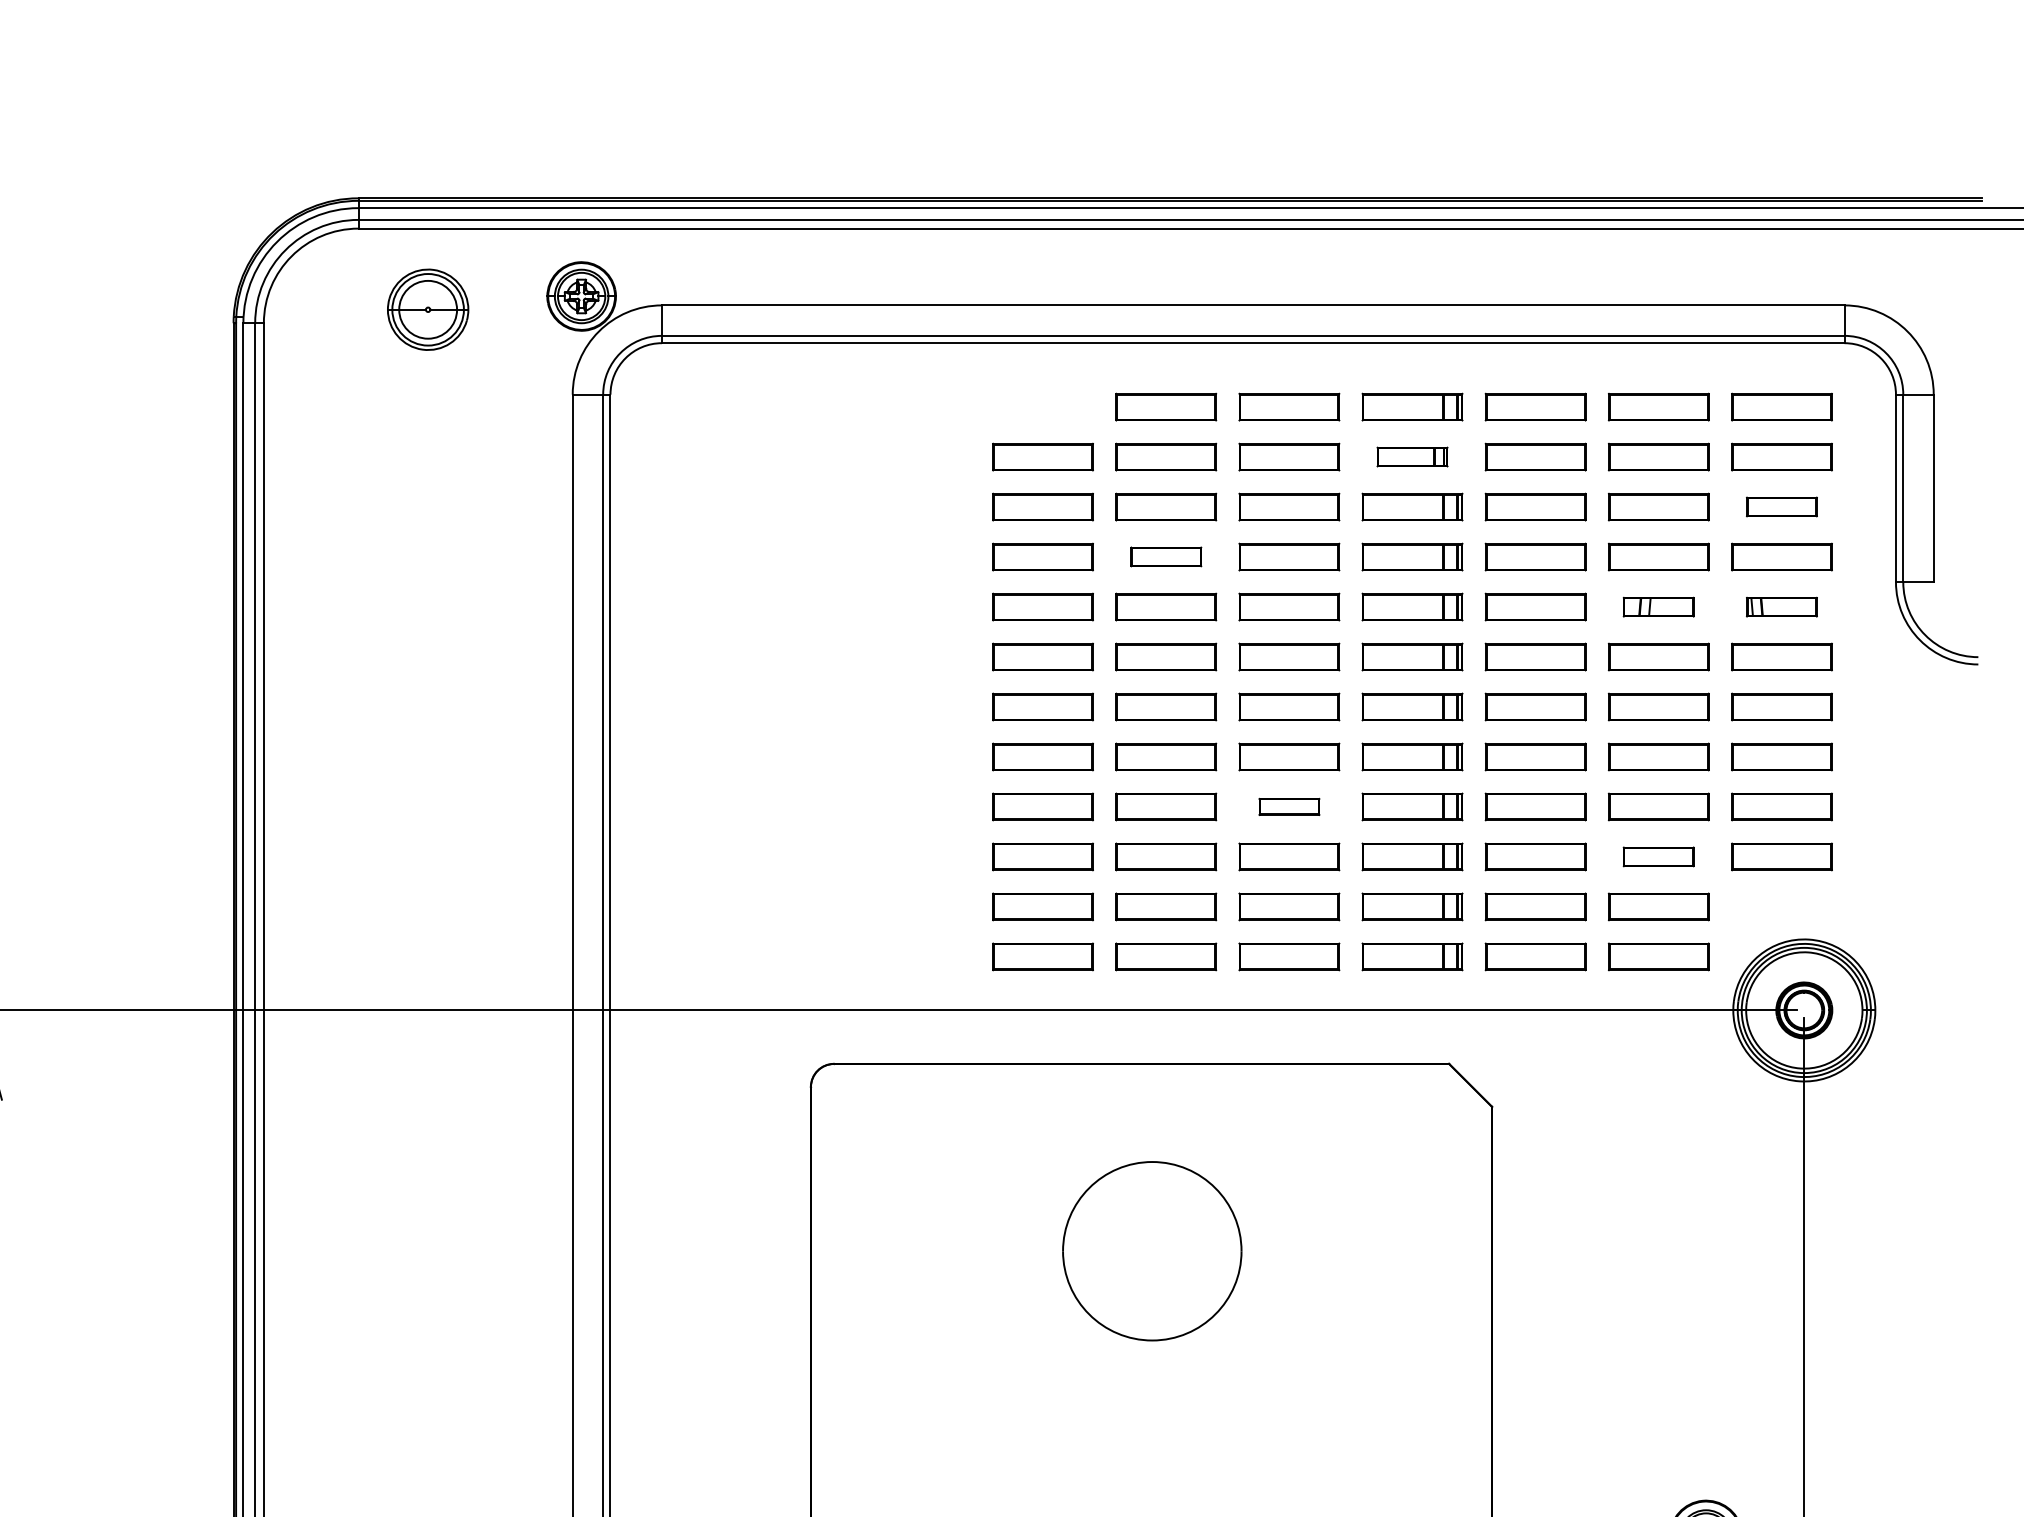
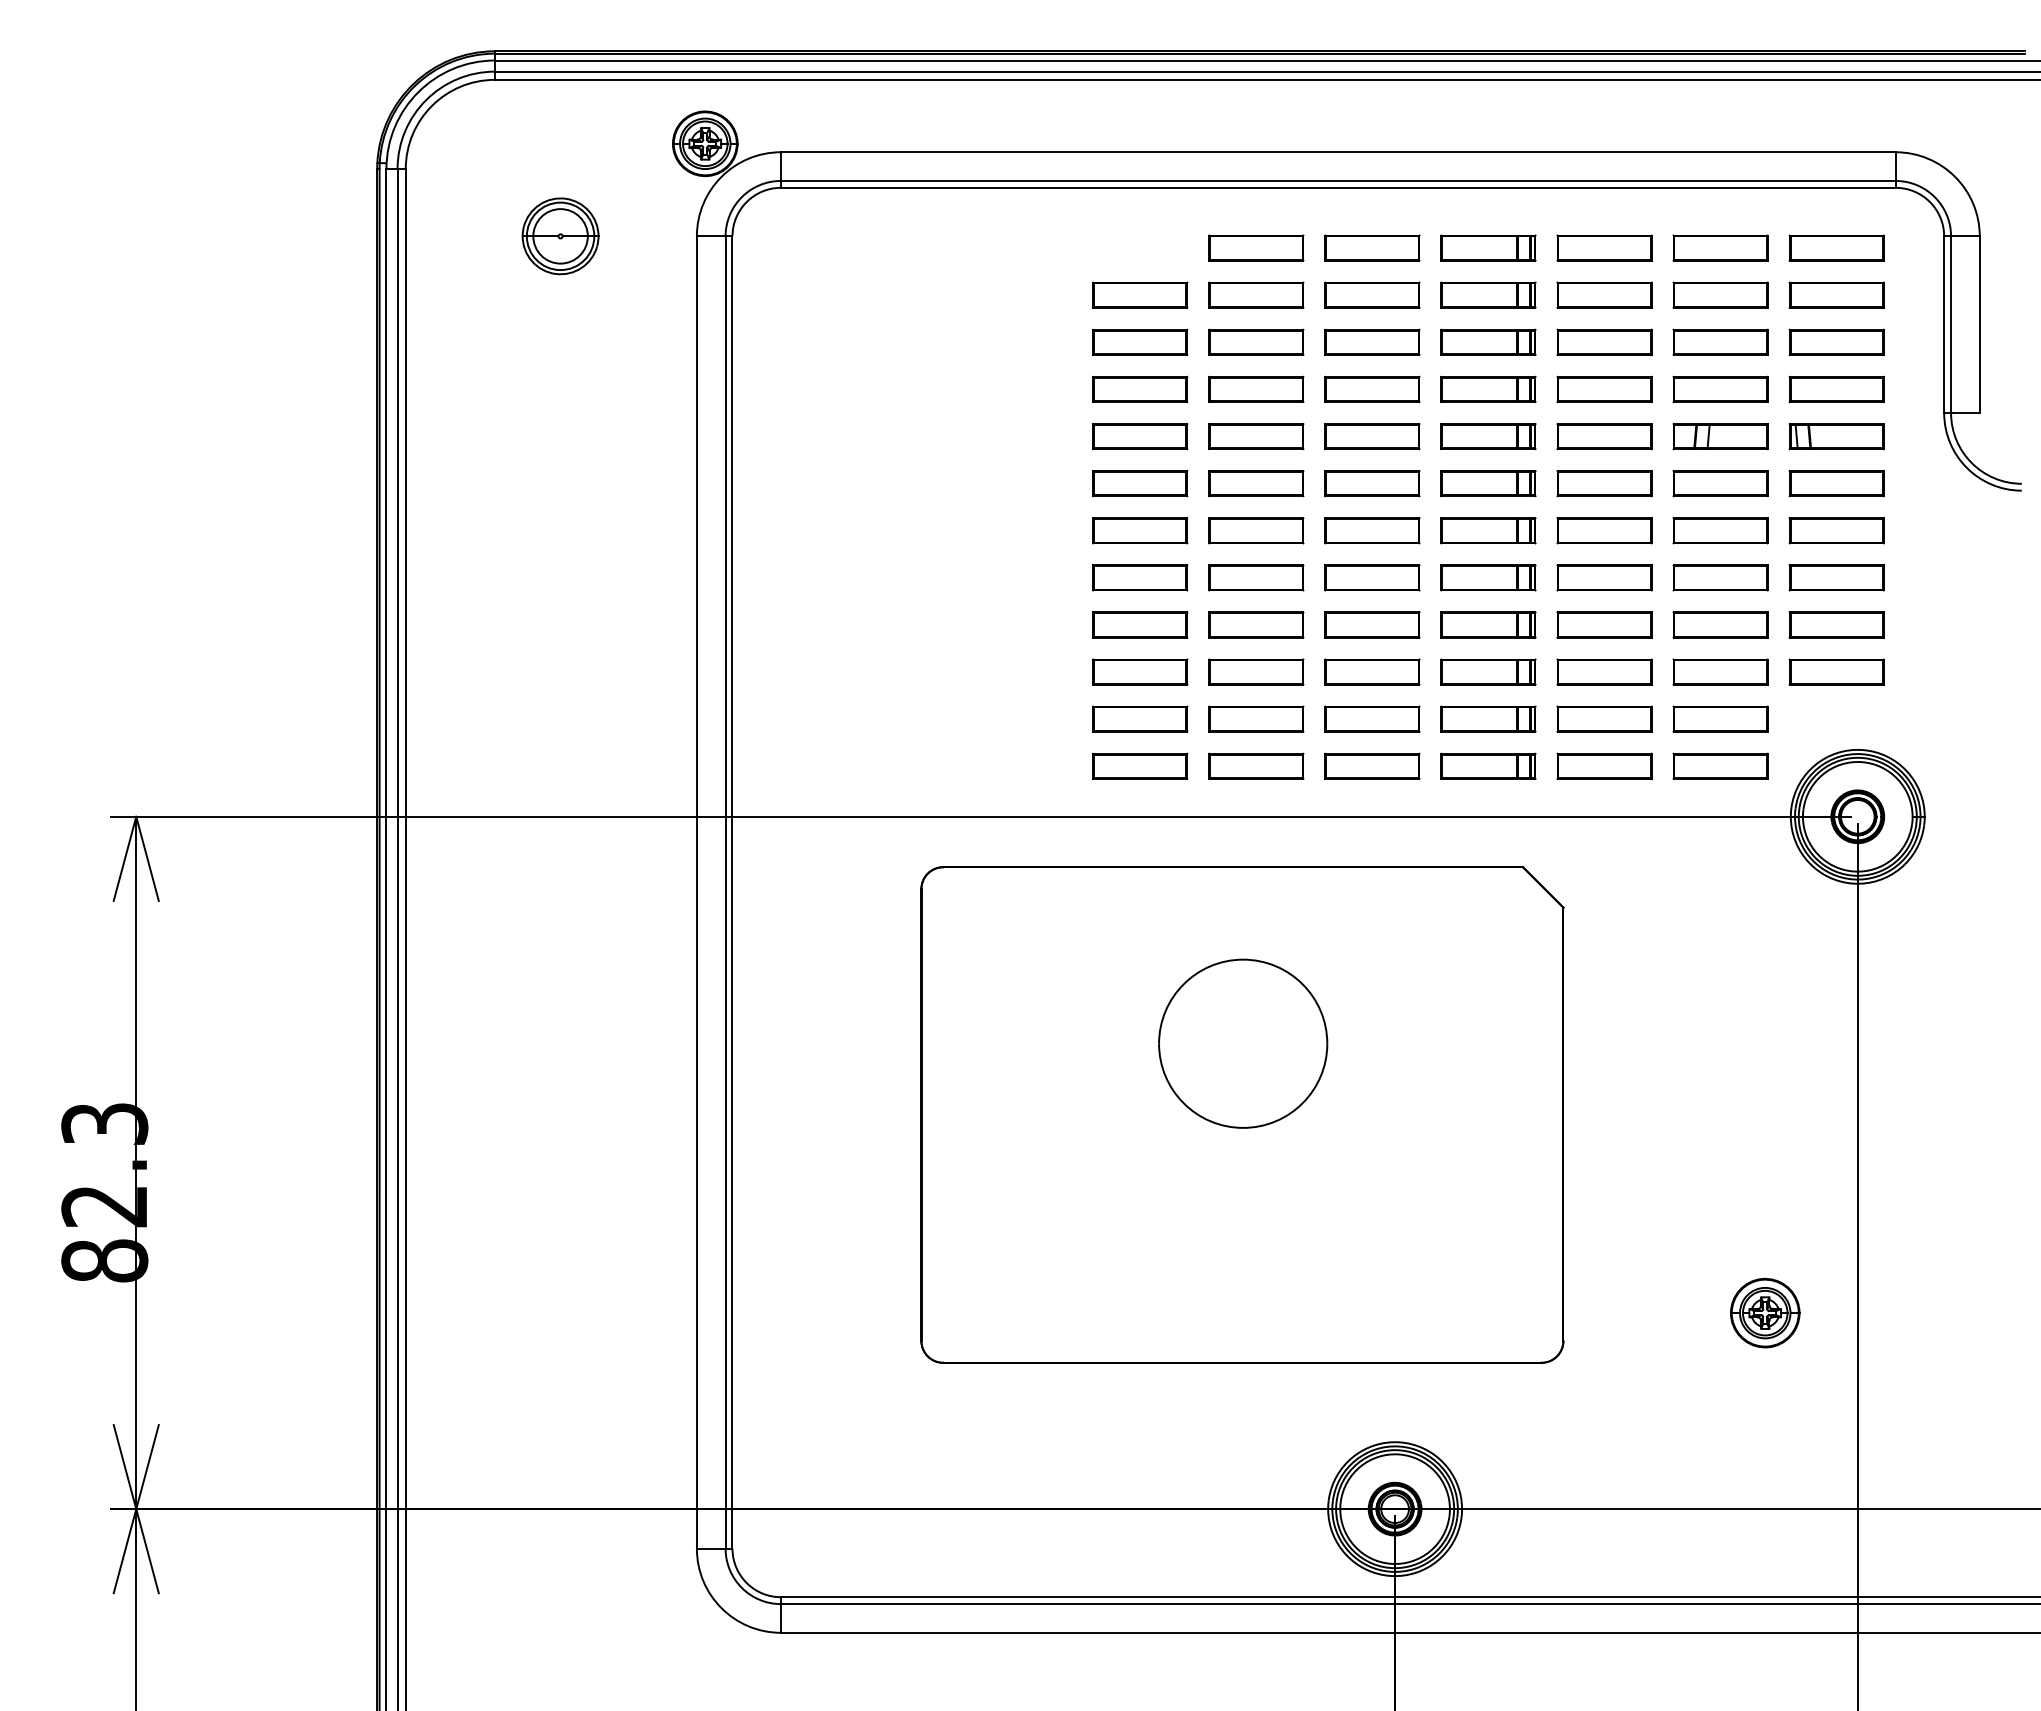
part: (428, 309) -> (560, 236), moved
part: (1412, 456) -> (1488, 294), size x1.43
part: (1781, 506) -> (1836, 341), size x1.43
part: (1166, 556) -> (1256, 388), size x1.43
part: (1658, 606) -> (1720, 436), size x1.43
part: (1781, 606) -> (1836, 436), size x1.43
part: (1289, 806) -> (1372, 624), size x1.67
part: (1658, 856) -> (1720, 671), size x1.43

